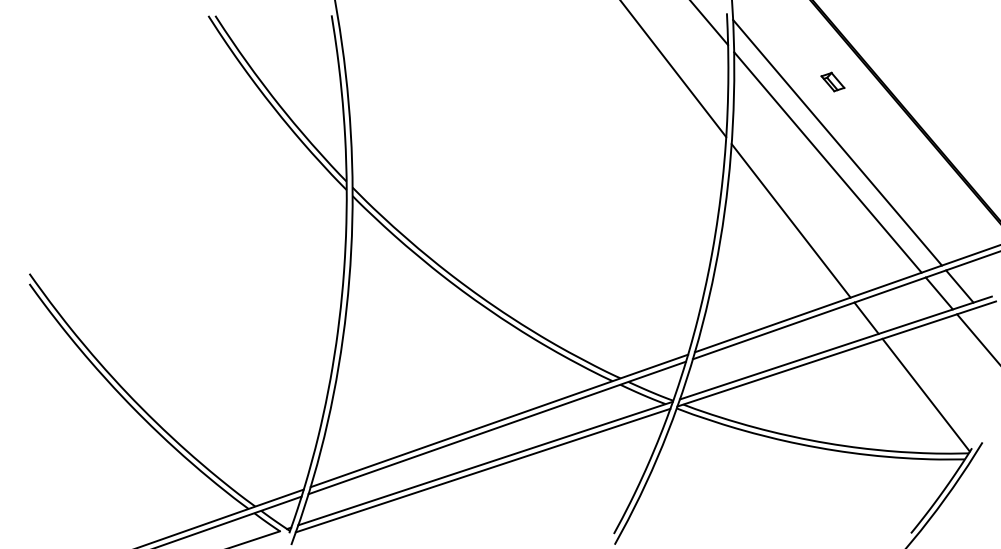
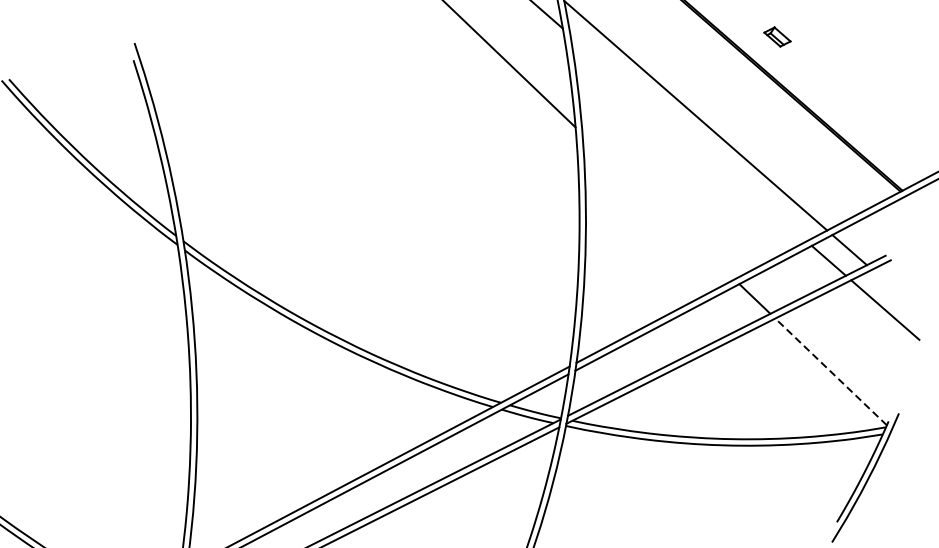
part: (832, 81) -> (776, 36), moved
line: (827, 162) -> (688, 138), removed
line: (790, 220) -> (657, 206), removed
line: (925, 394) -> (830, 371), solid -> dashed

